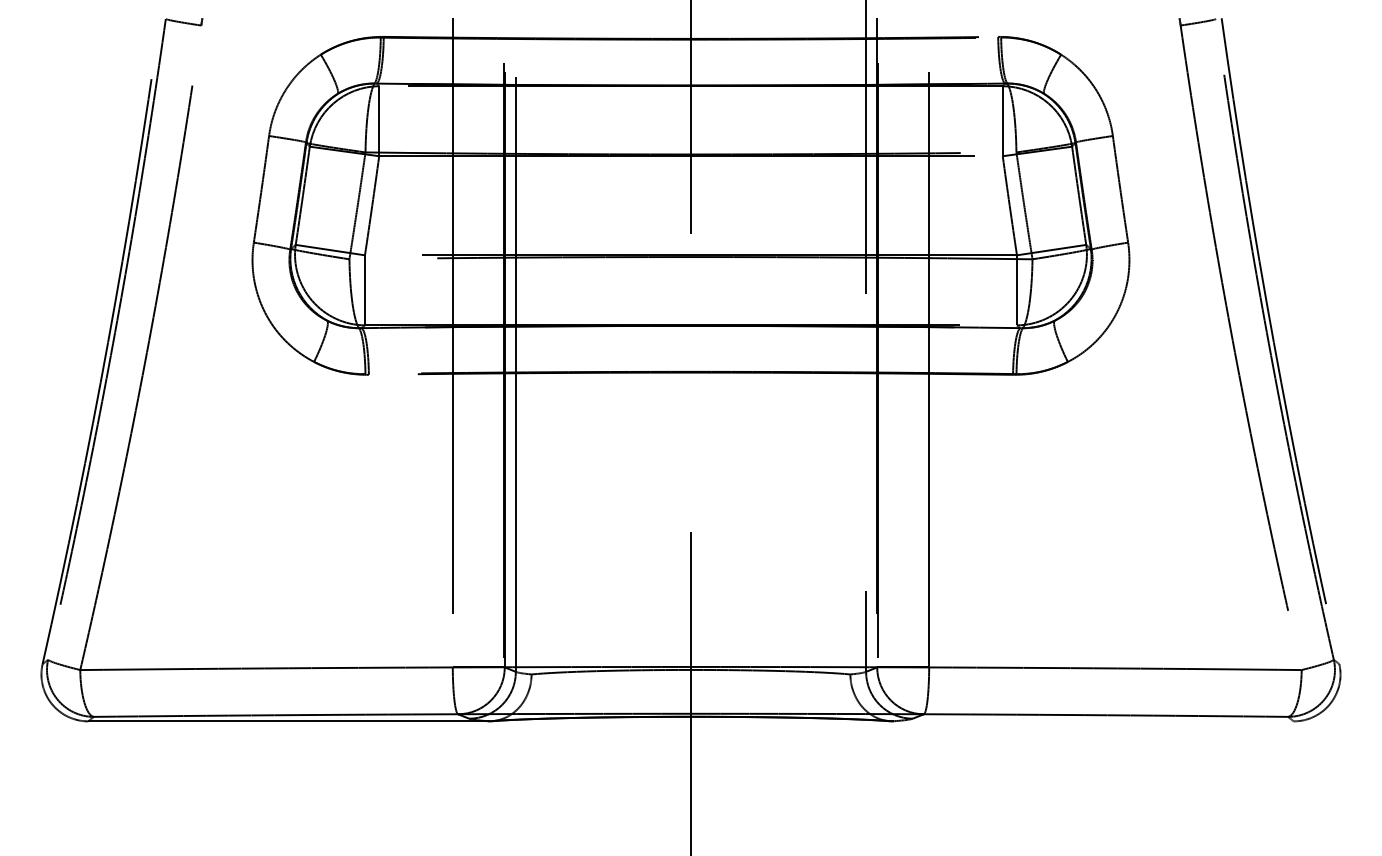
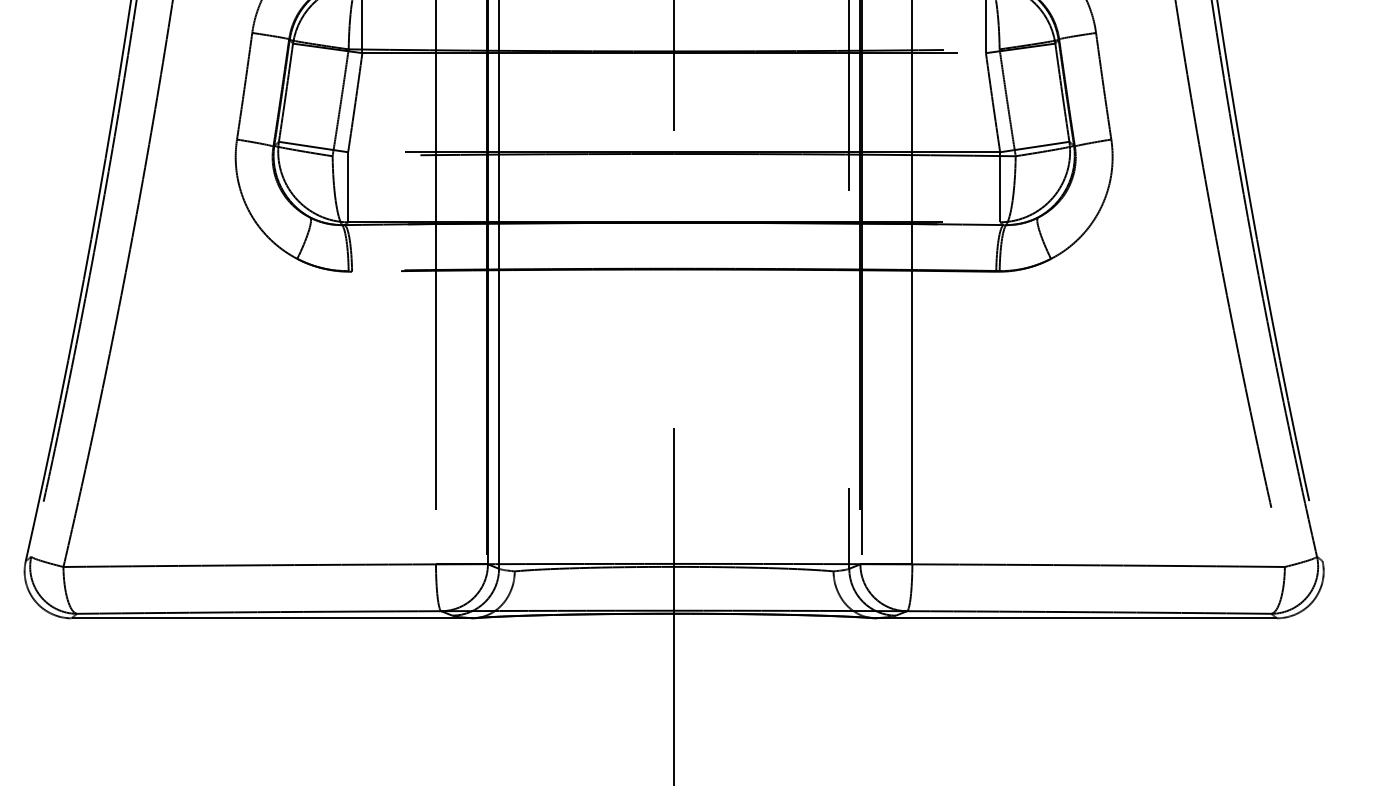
line: (1093, 721) -> (1076, 618), added

